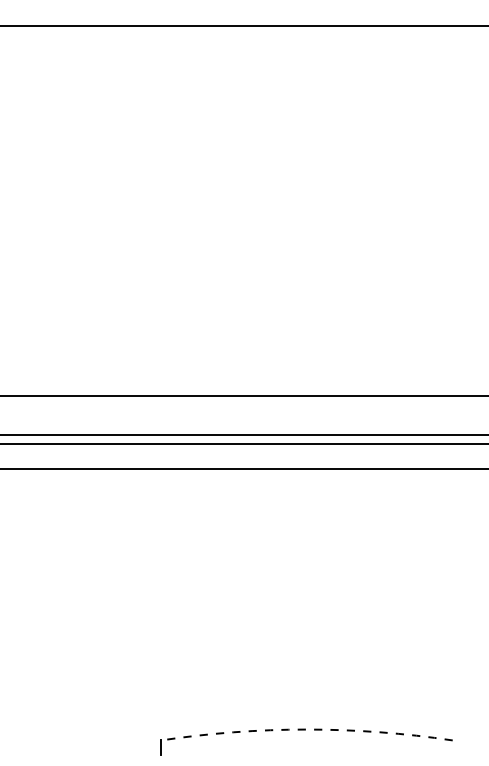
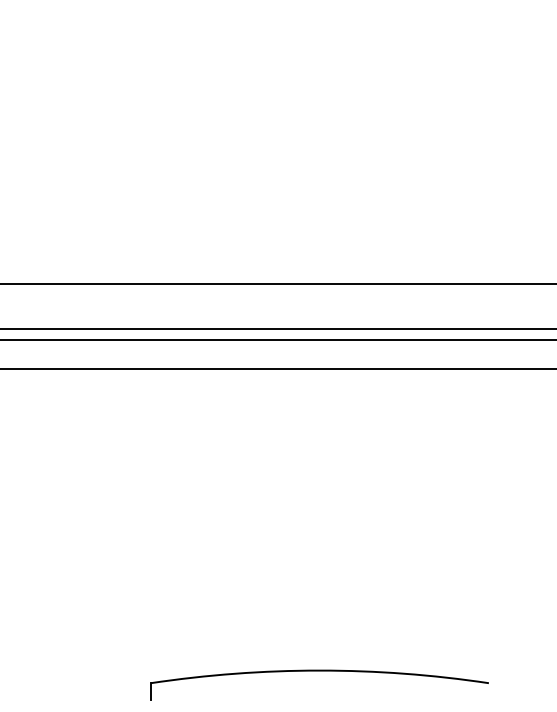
arc: (306, 729) -> (319, 670), dashed -> solid

